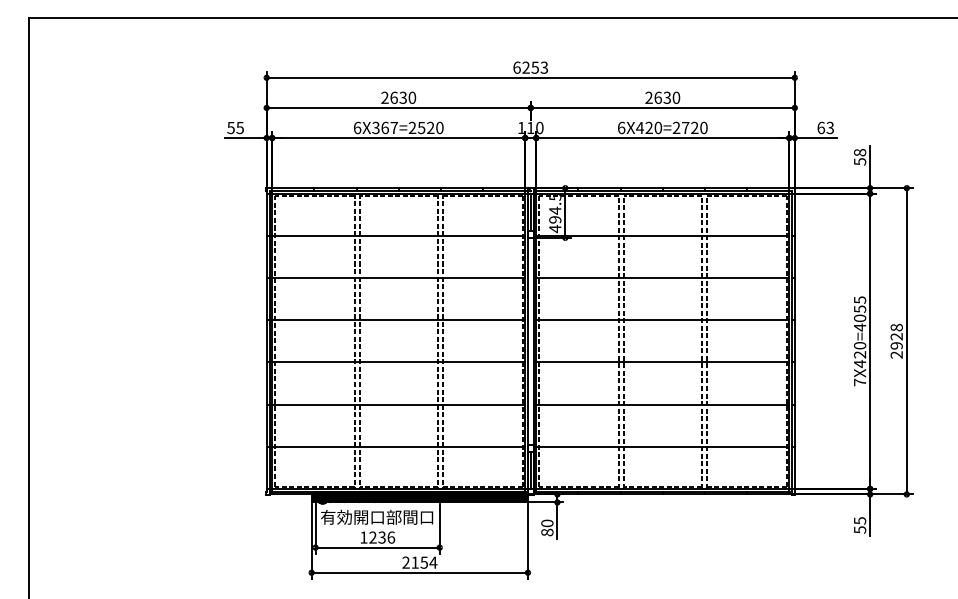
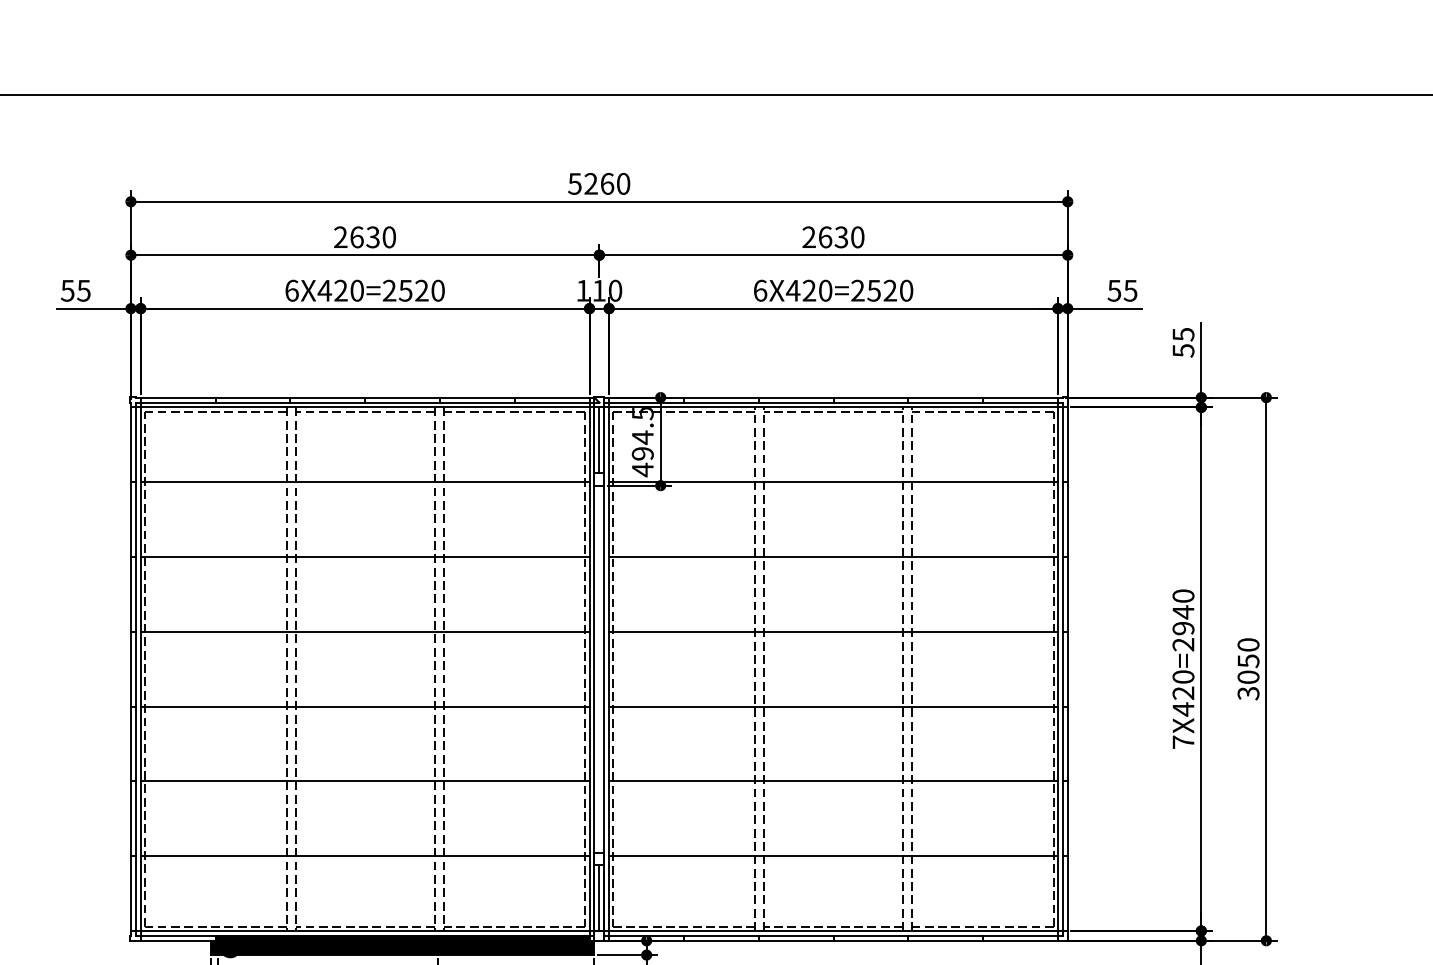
text: (530, 67) -> (598, 183), 6253 -> 5260
text: (384, 127) -> (339, 289), 6X367=2520 -> 6X420=2520
text: (825, 127) -> (1122, 289), 63 -> 55
text: (685, 128) -> (873, 291), 6X420=2720 -> 6X420=2520
text: (860, 152) -> (1184, 334), 58 -> 55
text: (859, 313) -> (1182, 619), 7X420=4055 -> 7X420=2940
text: (896, 340) -> (1248, 667), 2928 -> 3050

